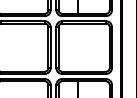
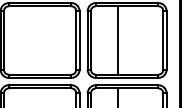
line: (77, 47) -> (117, 40), added

